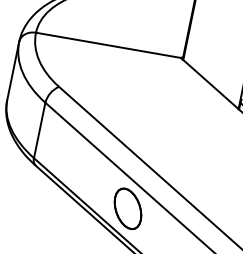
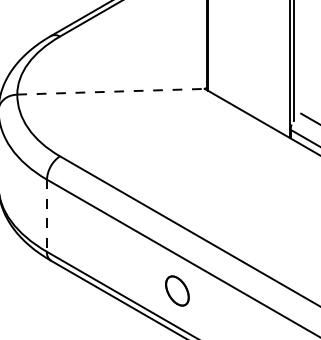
line: (108, 45) -> (111, 91), solid -> dashed
line: (39, 130) -> (46, 216), solid -> dashed
part: (128, 208) -> (177, 290), size x0.6

